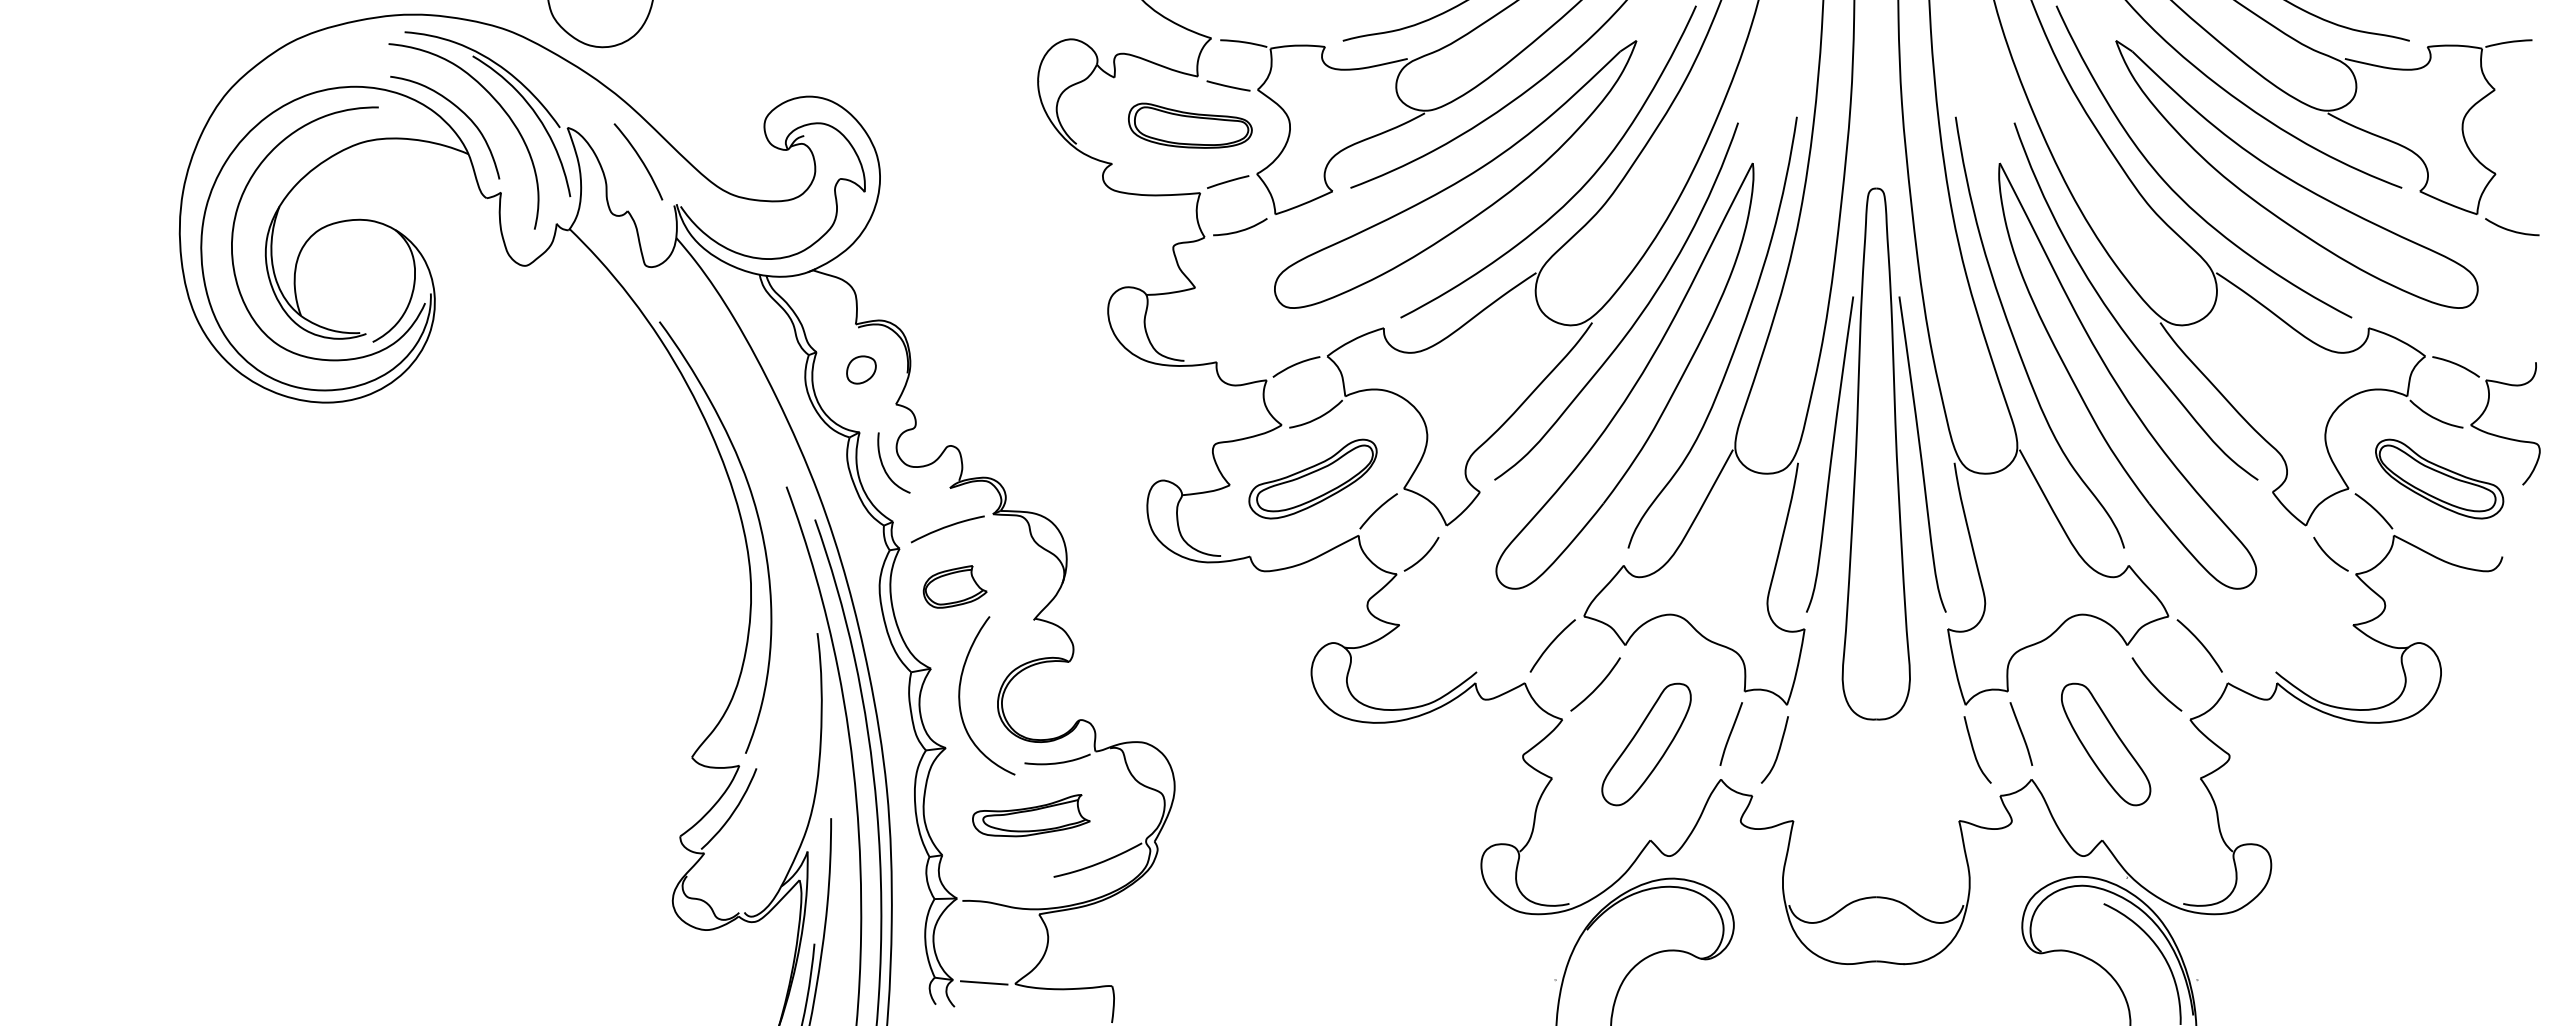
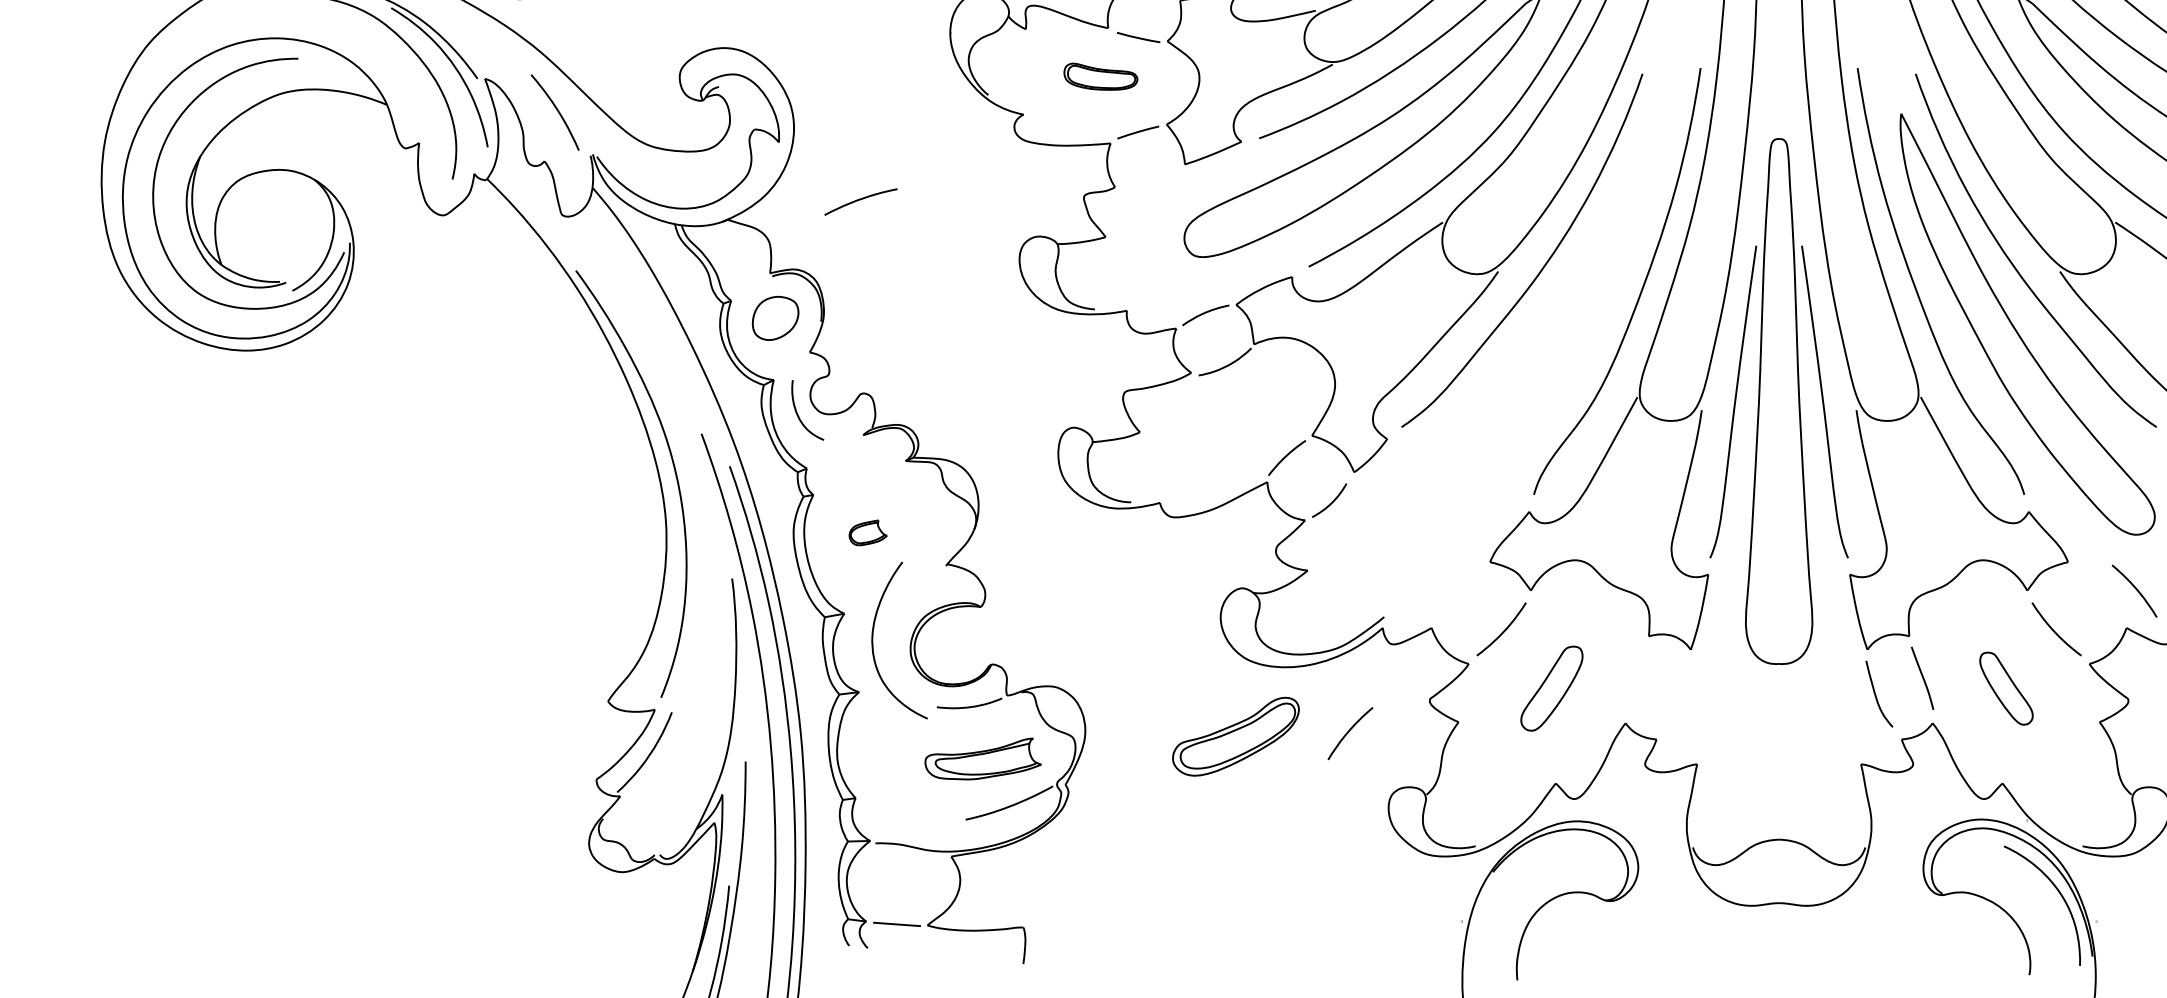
curve: (460, 111) -> (379, 62), removed
part: (1190, 125) -> (1100, 76), size x0.6
curve: (1241, 229) -> (1151, 179), removed
part: (861, 369) -> (775, 317), size x1.6
part: (1636, 380) -> (1541, 328), removed
part: (1312, 478) -> (1235, 736), moved
curve: (947, 527) -> (860, 200), moved
part: (954, 586) -> (867, 532), size x0.6
curve: (1551, 644) -> (1349, 732), moved
curve: (2201, 645) -> (2136, 590), moved
curve: (1731, 733) -> (1635, 677), removed
part: (1646, 744) -> (1551, 688), size x0.7
part: (2106, 744) -> (2006, 688), size x0.6
curve: (1778, 749) -> (1682, 693), removed
part: (1031, 815) -> (983, 758), moved

